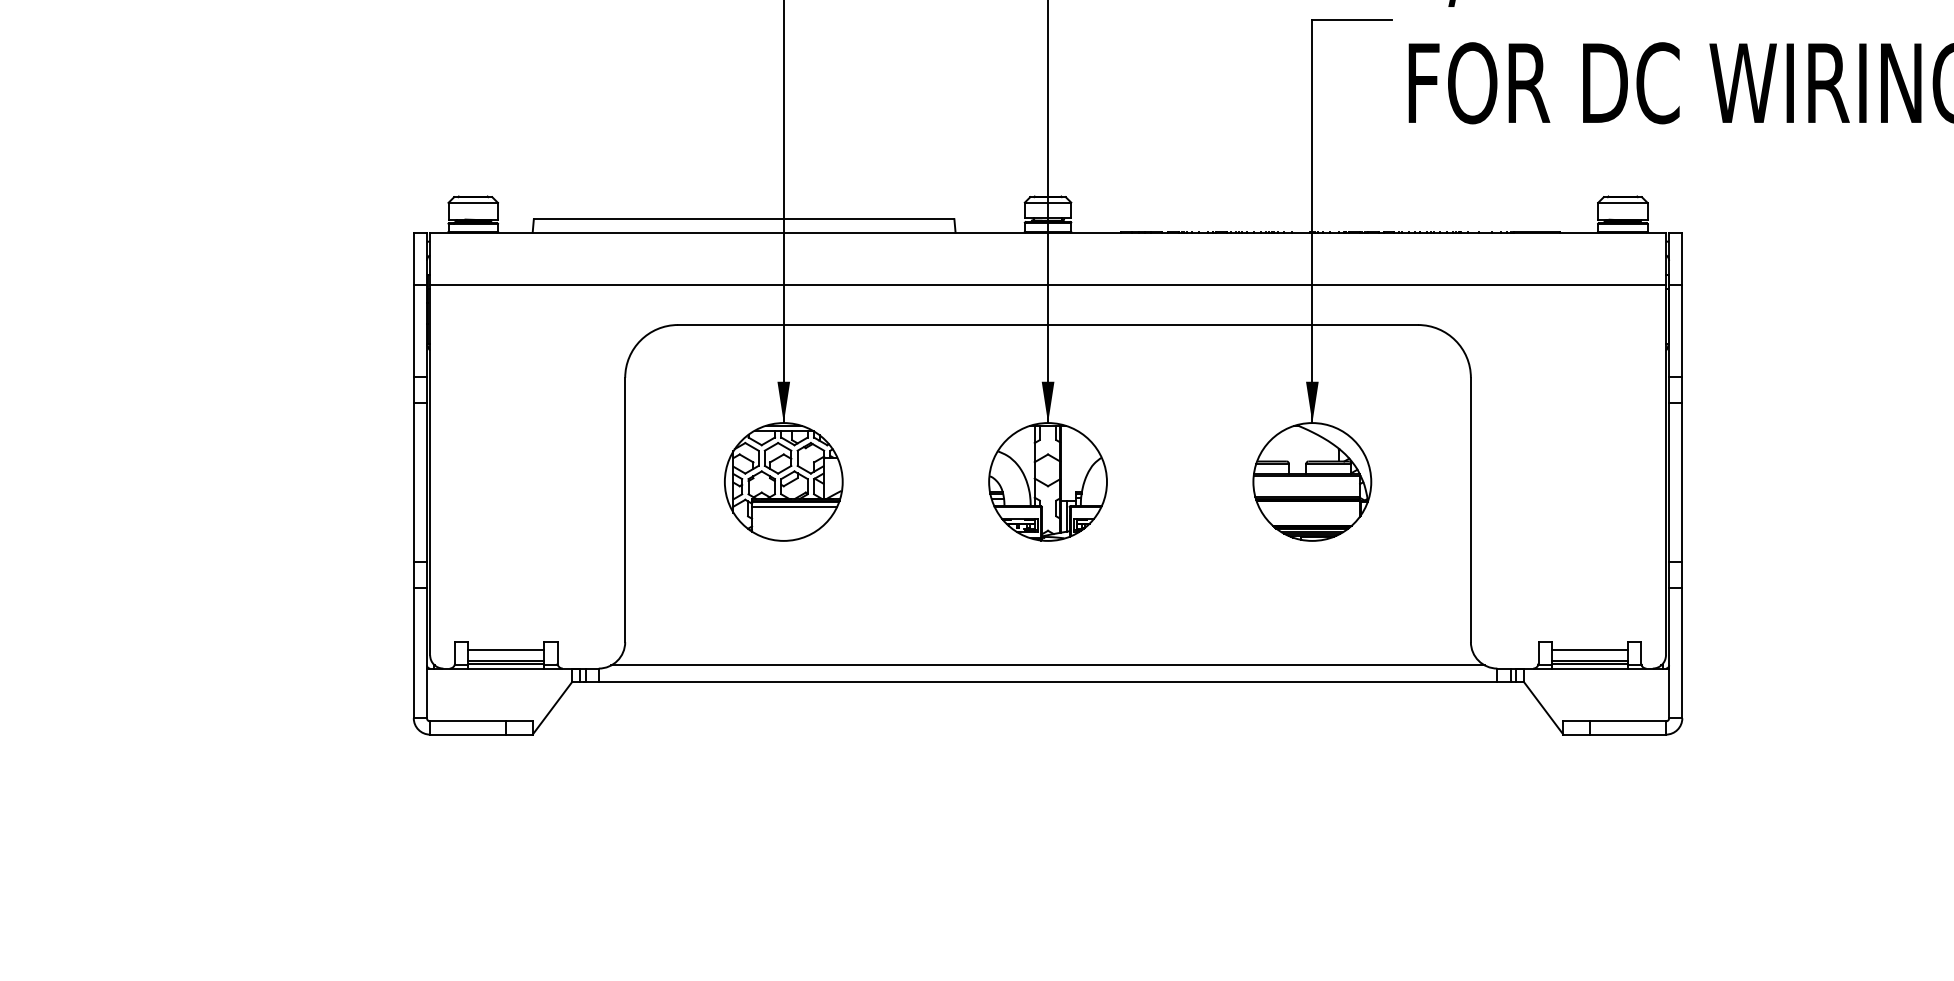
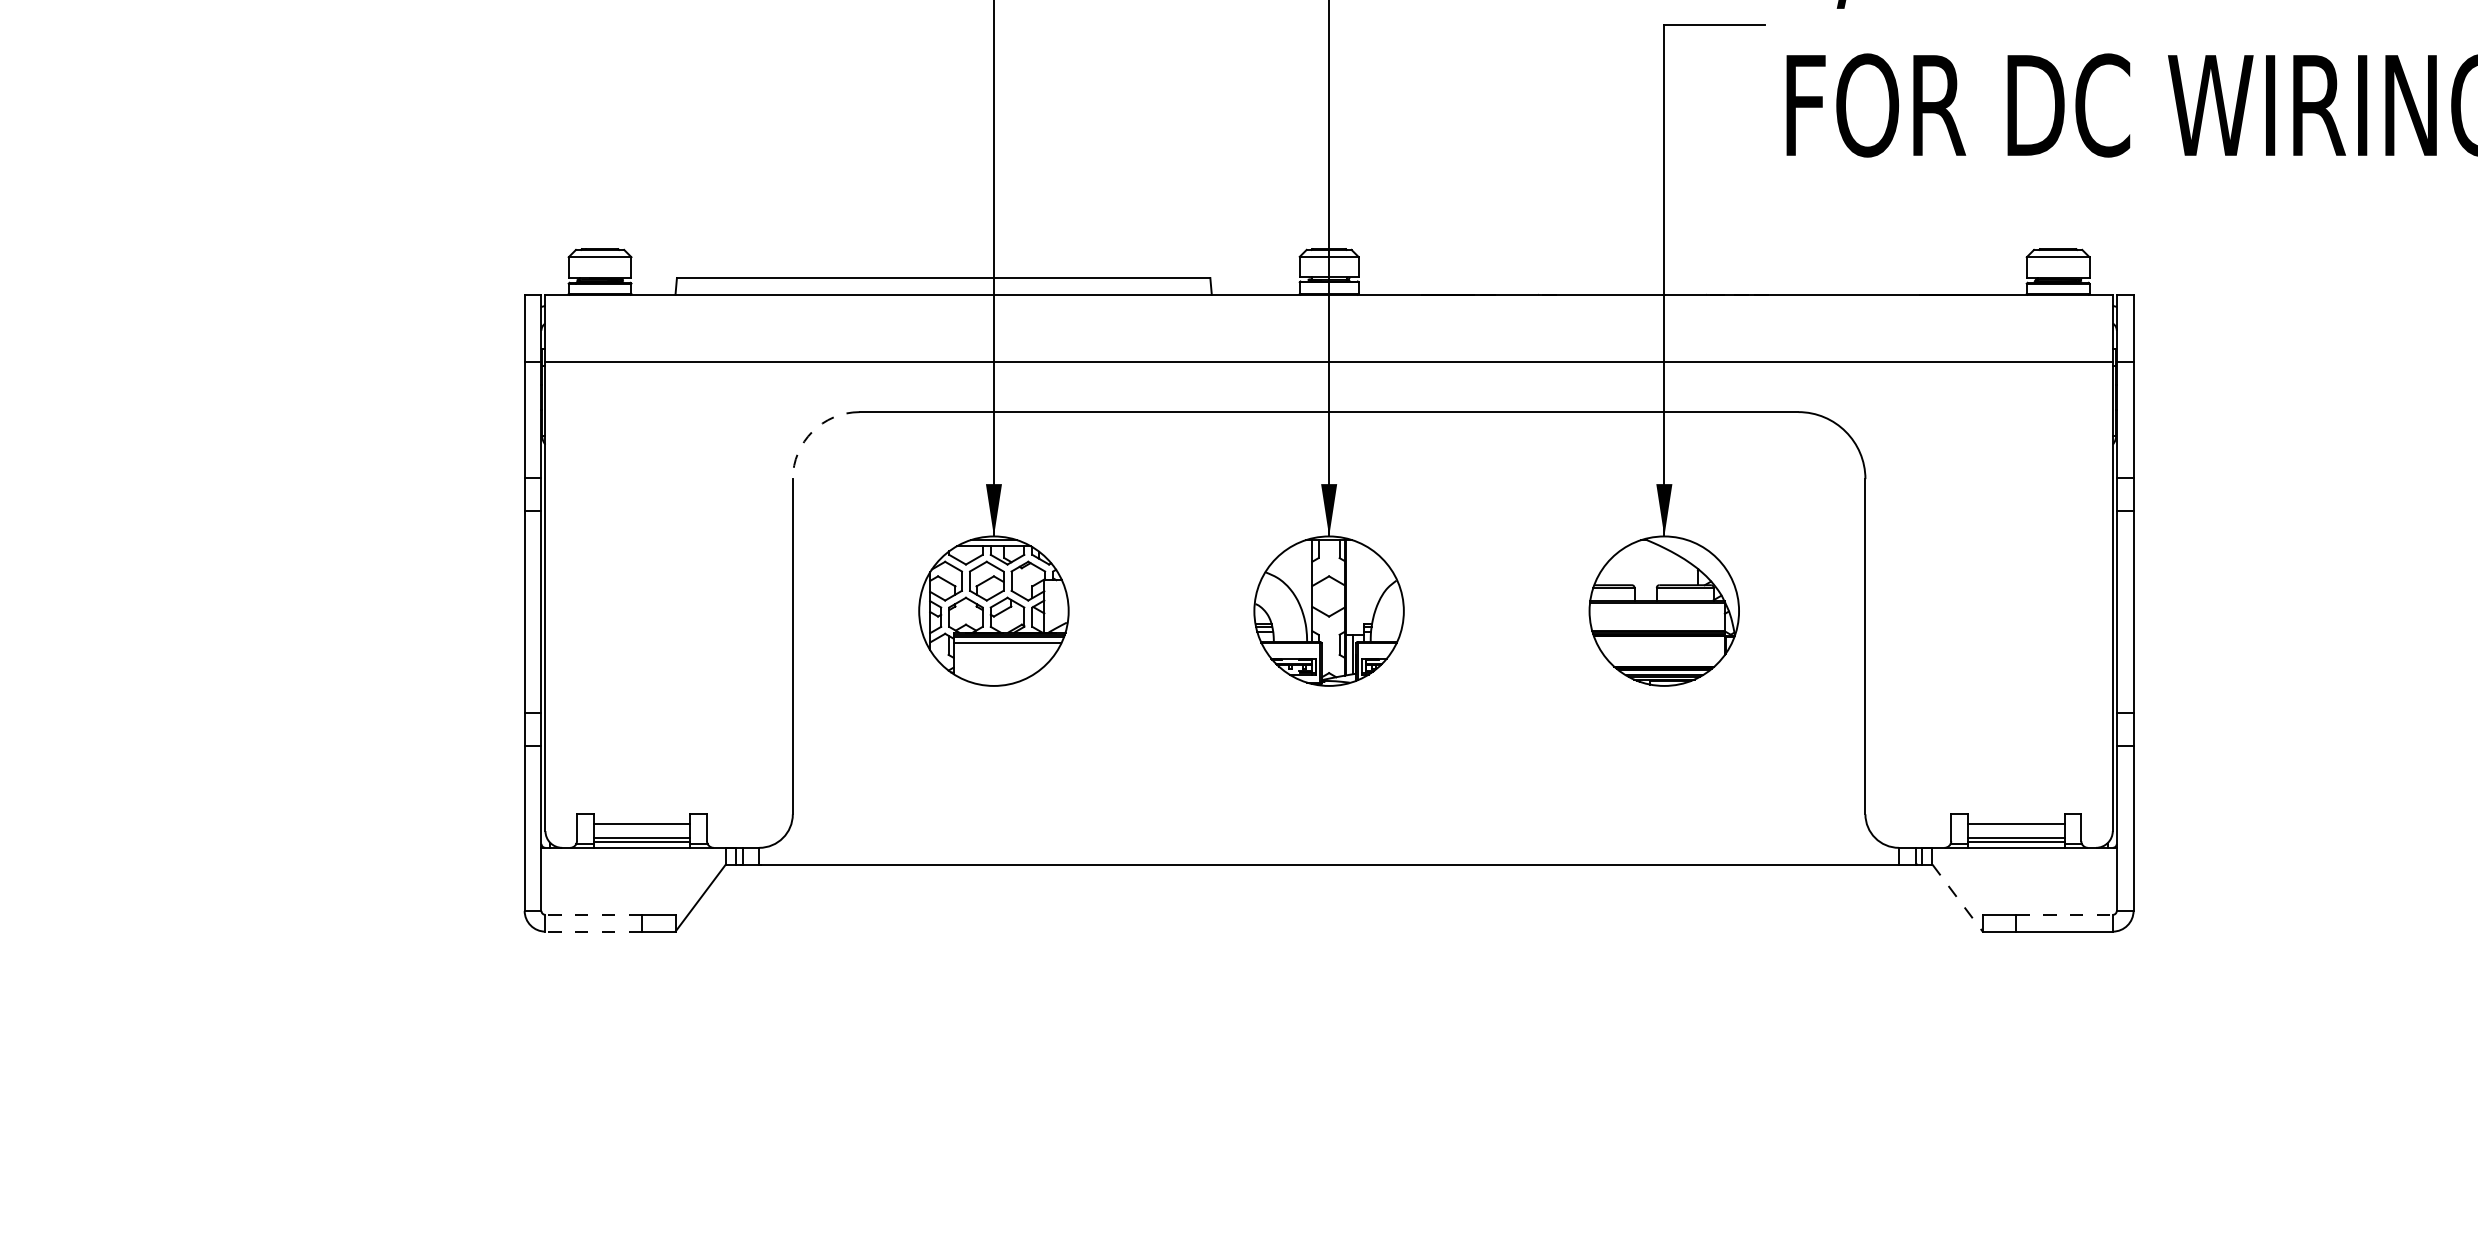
arc: (640, 340) -> (812, 431), solid -> dashed
line: (1047, 665) -> (1328, 843), removed
line: (1543, 708) -> (1957, 898), solid -> dashed
line: (467, 721) -> (592, 914), solid -> dashed
line: (1628, 721) -> (2065, 914), solid -> dashed
line: (467, 734) -> (592, 931), solid -> dashed

